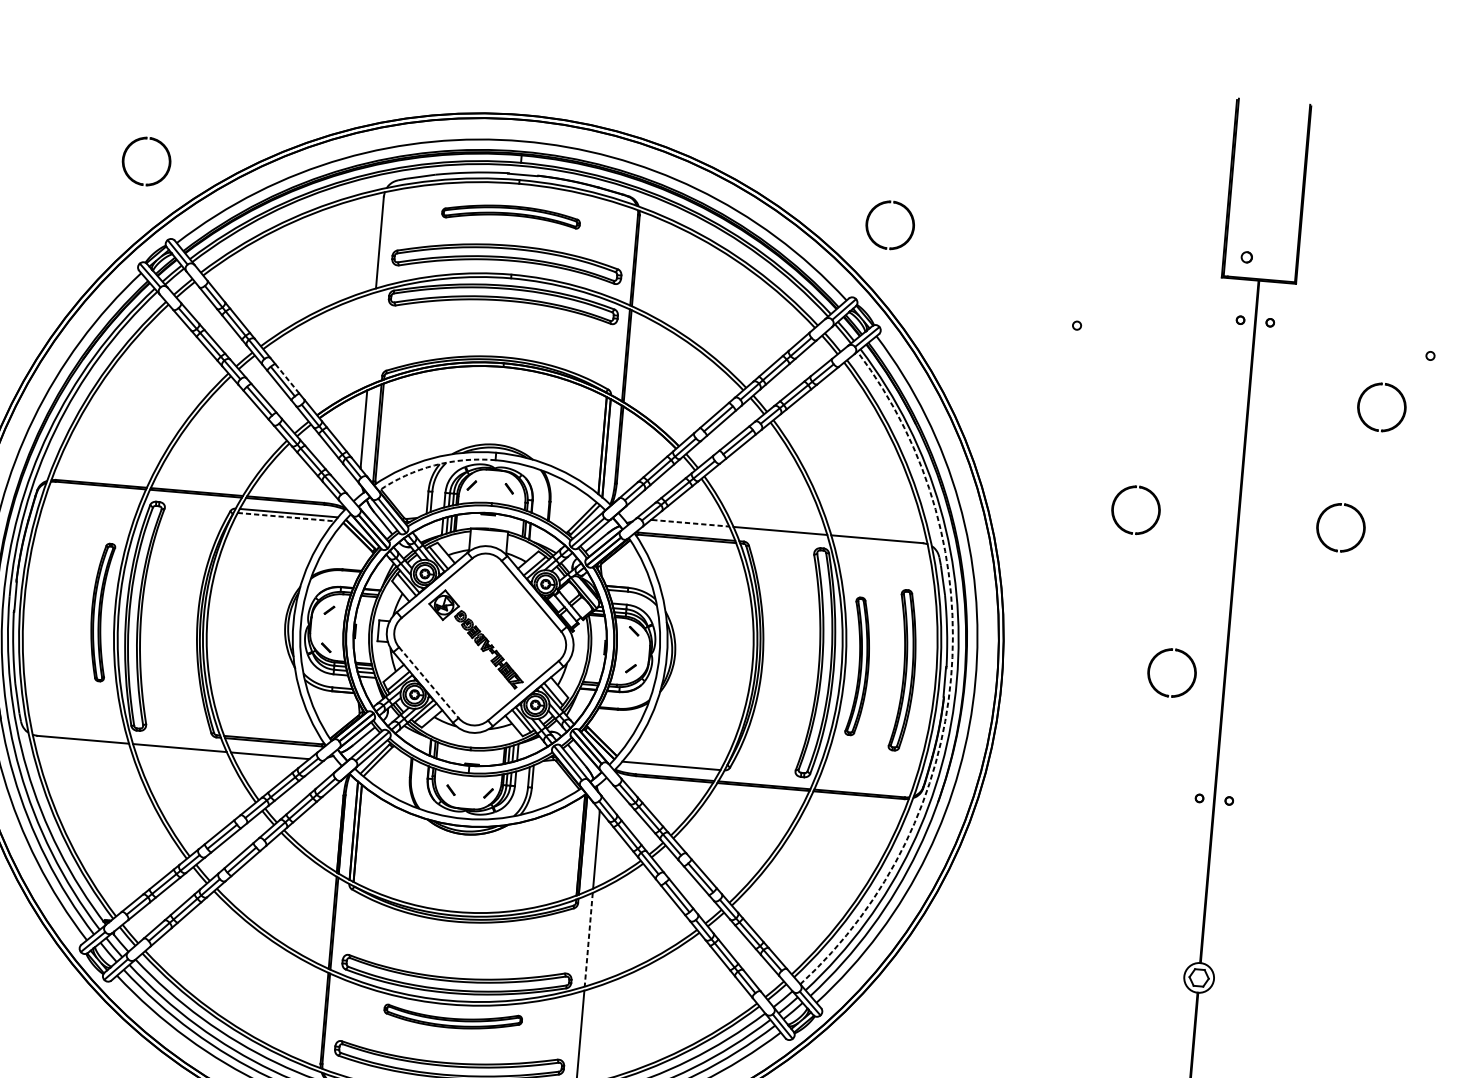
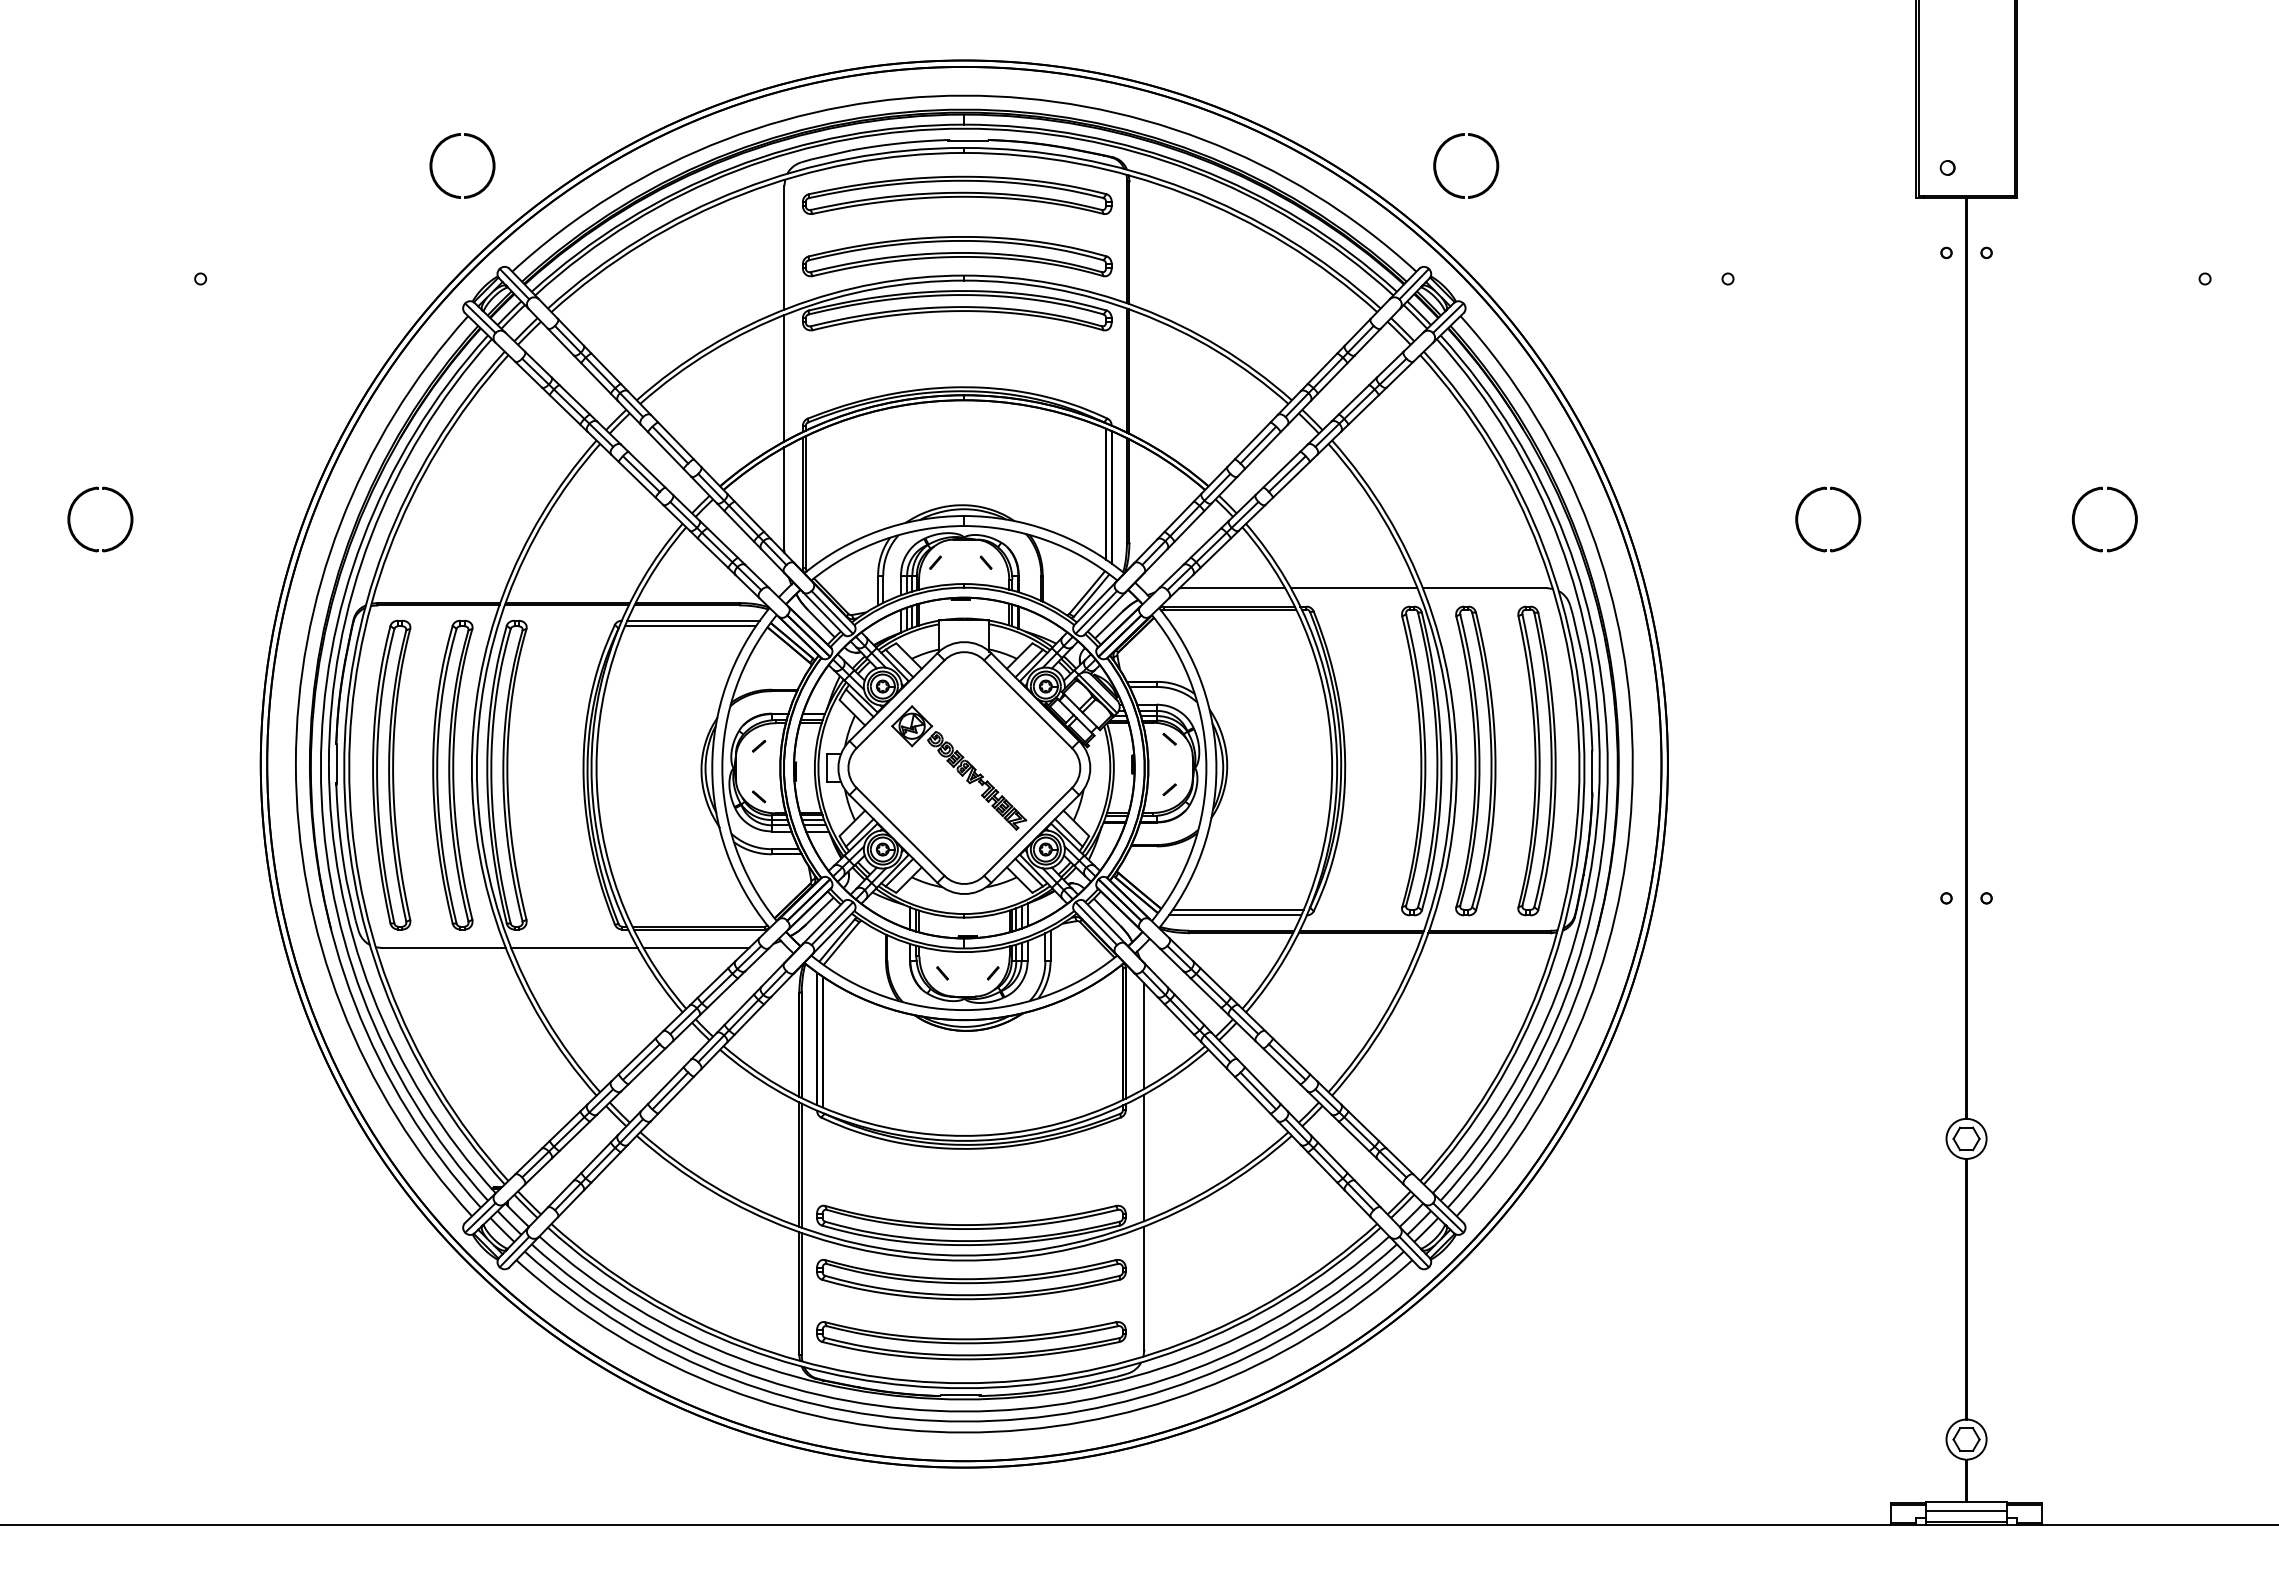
part: (511, 214) -> (957, 194), size x1.67
line: (371, 339) -> (784, 378), added
line: (286, 378) -> (675, 440), dashed -> solid
part: (1364, 393) -> (2121, 336), removed
arc: (434, 465) -> (883, 540), dashed -> solid
line: (286, 517) -> (690, 626), dashed -> solid
line: (691, 523) -> (1233, 588), dashed -> solid
part: (55, 607) -> (391, 774), added
part: (100, 611) -> (452, 774), size x1.67
part: (859, 666) -> (1475, 760), size x1.67
part: (904, 670) -> (1536, 760), size x1.43
part: (1194, 671) -> (1924, 728), removed
arc: (950, 678) -> (1599, 766), dashed -> solid
line: (428, 683) -> (900, 832), dashed -> solid
line: (673, 761) -> (1237, 909), added
line: (588, 940) -> (1144, 1158), dashed -> solid
part: (453, 1018) -> (971, 1279), size x1.67

